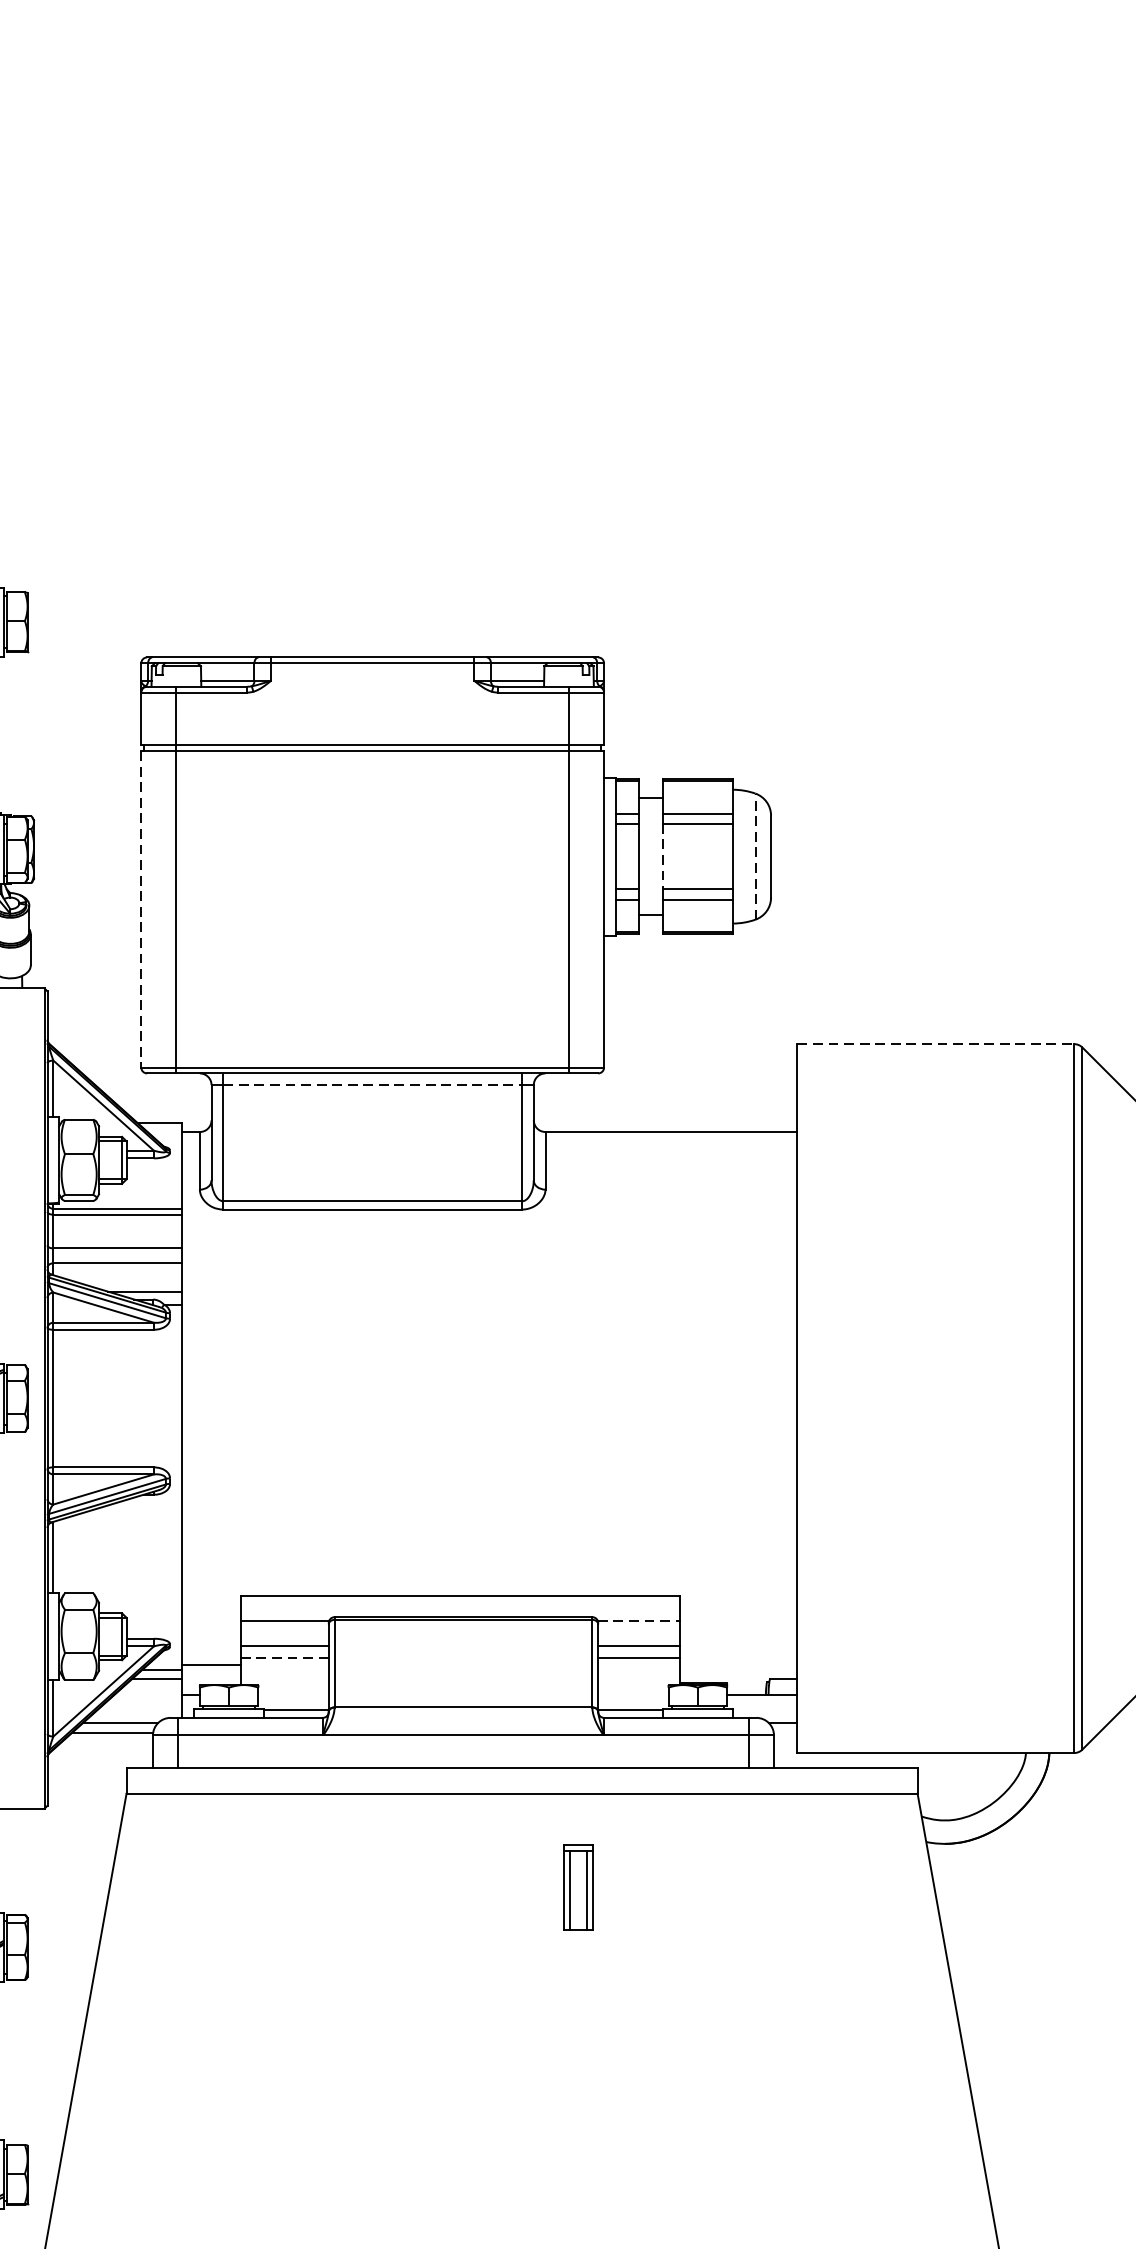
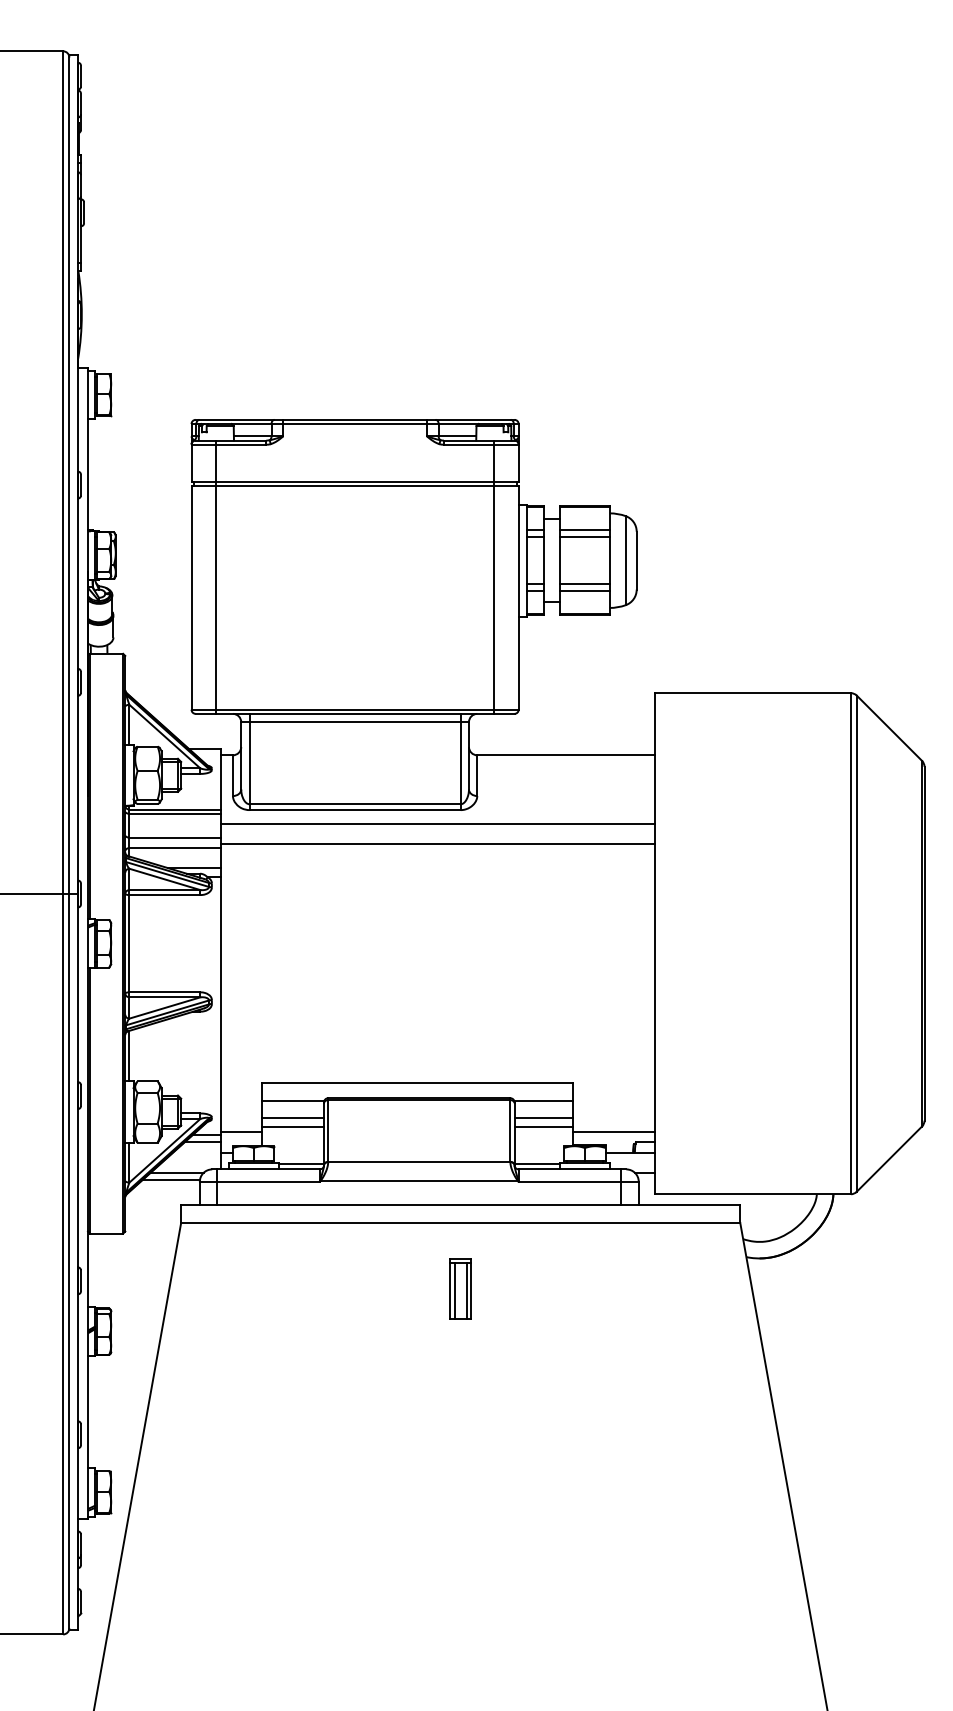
line: (755, 856) -> (625, 560), dashed -> solid
line: (663, 857) -> (560, 561), dashed -> solid
line: (141, 908) -> (191, 597), dashed -> solid
line: (936, 1044) -> (753, 693), dashed -> solid
line: (373, 1085) -> (355, 722), dashed -> solid
line: (489, 1229) -> (437, 824), added
line: (489, 1256) -> (437, 843), added
line: (639, 1620) -> (543, 1100), dashed -> solid
line: (285, 1658) -> (293, 1127), dashed -> solid
line: (738, 1665) -> (613, 1132), added
part: (578, 1886) -> (460, 1288), moved

